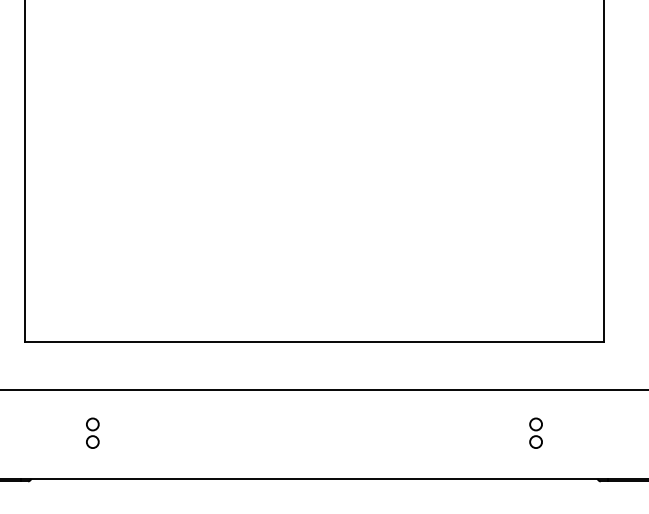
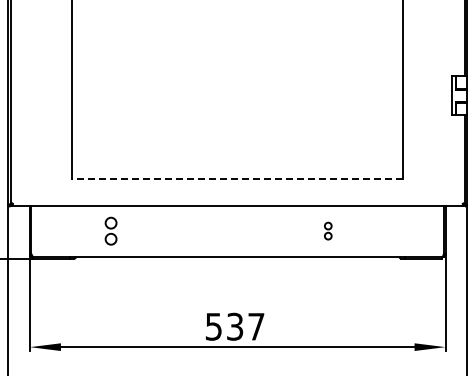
line: (313, 342) -> (237, 179), solid -> dashed
part: (93, 432) -> (111, 230), size x1.6
part: (536, 432) -> (328, 230), moved

